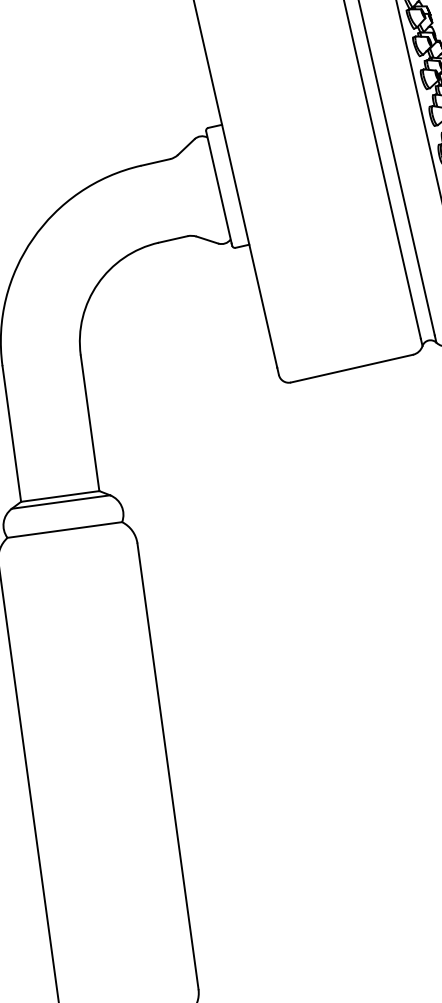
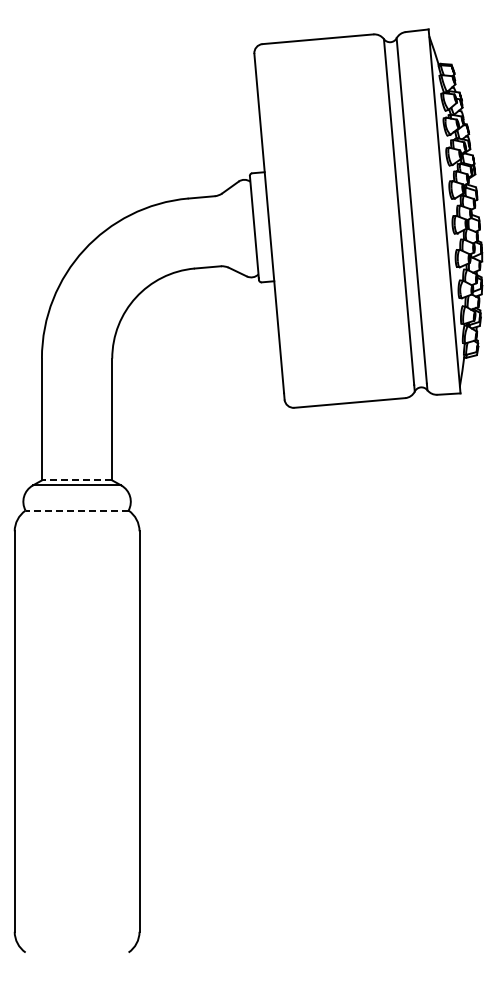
line: (59, 496) -> (76, 480), solid -> dashed
line: (64, 530) -> (76, 510), solid -> dashed

